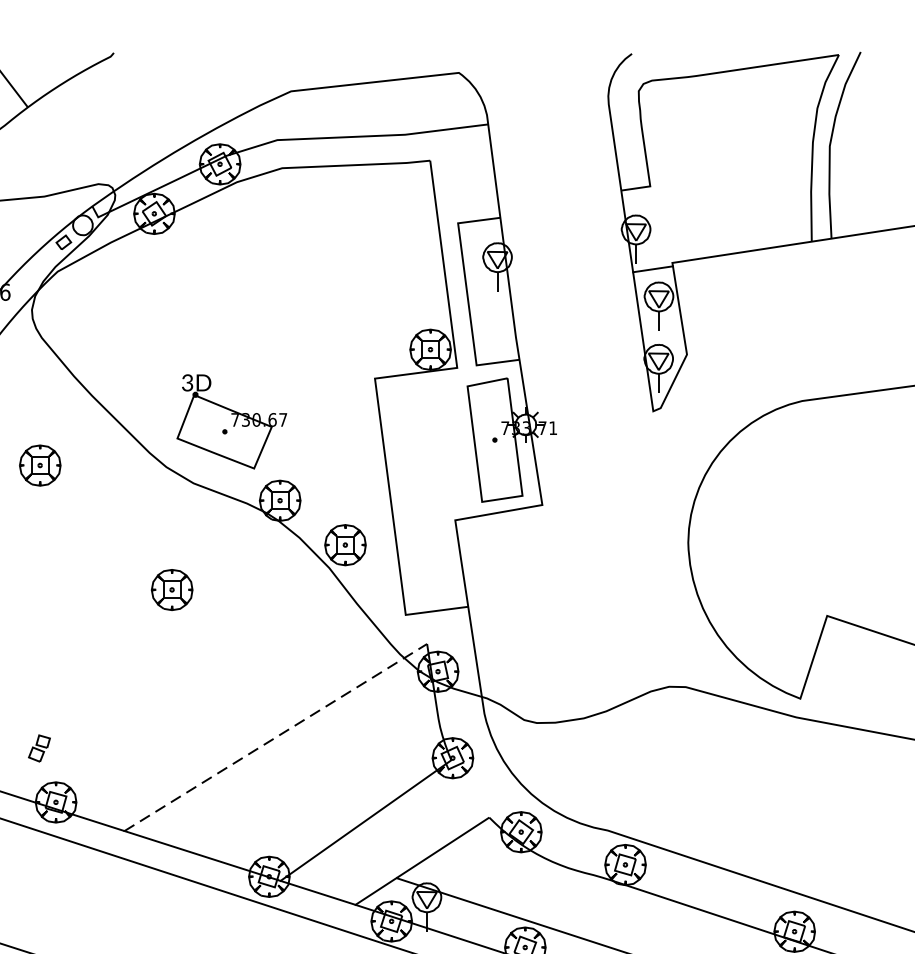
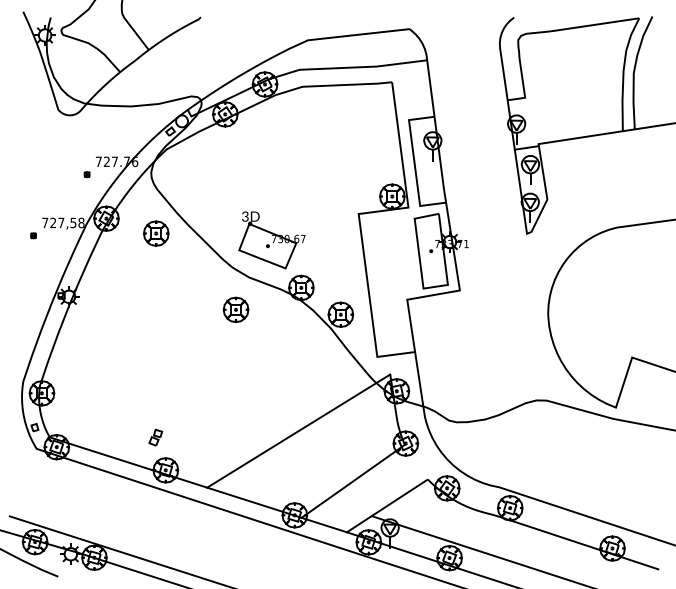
part: (40, 465) -> (156, 233), moved
part: (171, 589) -> (235, 309), moved
line: (275, 738) -> (298, 431), dashed -> solid

